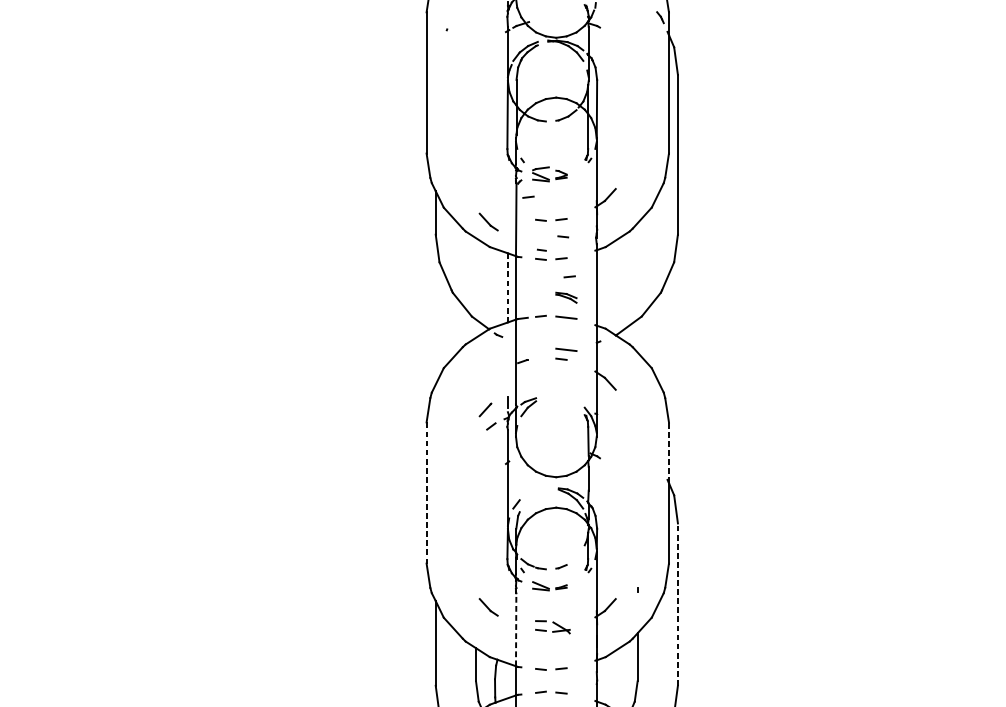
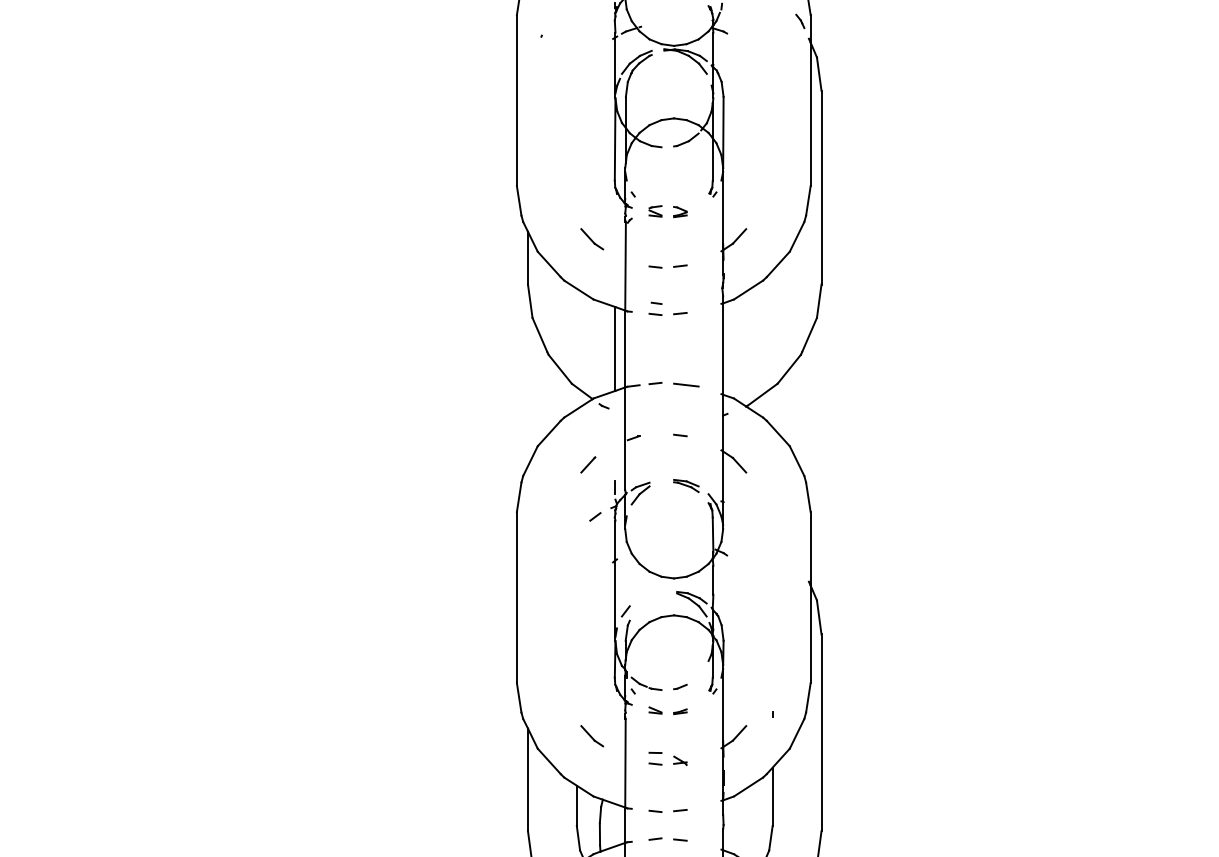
part: (540, 174) -> (655, 211), size x0.62
line: (528, 196) -> (640, 238), removed
part: (488, 222) -> (592, 239), moved
line: (563, 236) -> (682, 286), removed
line: (569, 276) -> (690, 335), removed
line: (507, 287) -> (615, 348), dashed -> solid
part: (566, 298) -> (686, 486), moved
line: (566, 349) -> (686, 423), removed
line: (485, 409) -> (588, 464), moved
line: (668, 452) -> (810, 548), dashed -> solid
line: (426, 492) -> (516, 597), dashed -> solid
part: (540, 586) -> (655, 710), size x0.62
line: (677, 604) -> (821, 732), dashed -> solid
part: (561, 627) -> (680, 760), size x0.62
line: (516, 629) -> (625, 762), dashed -> solid

